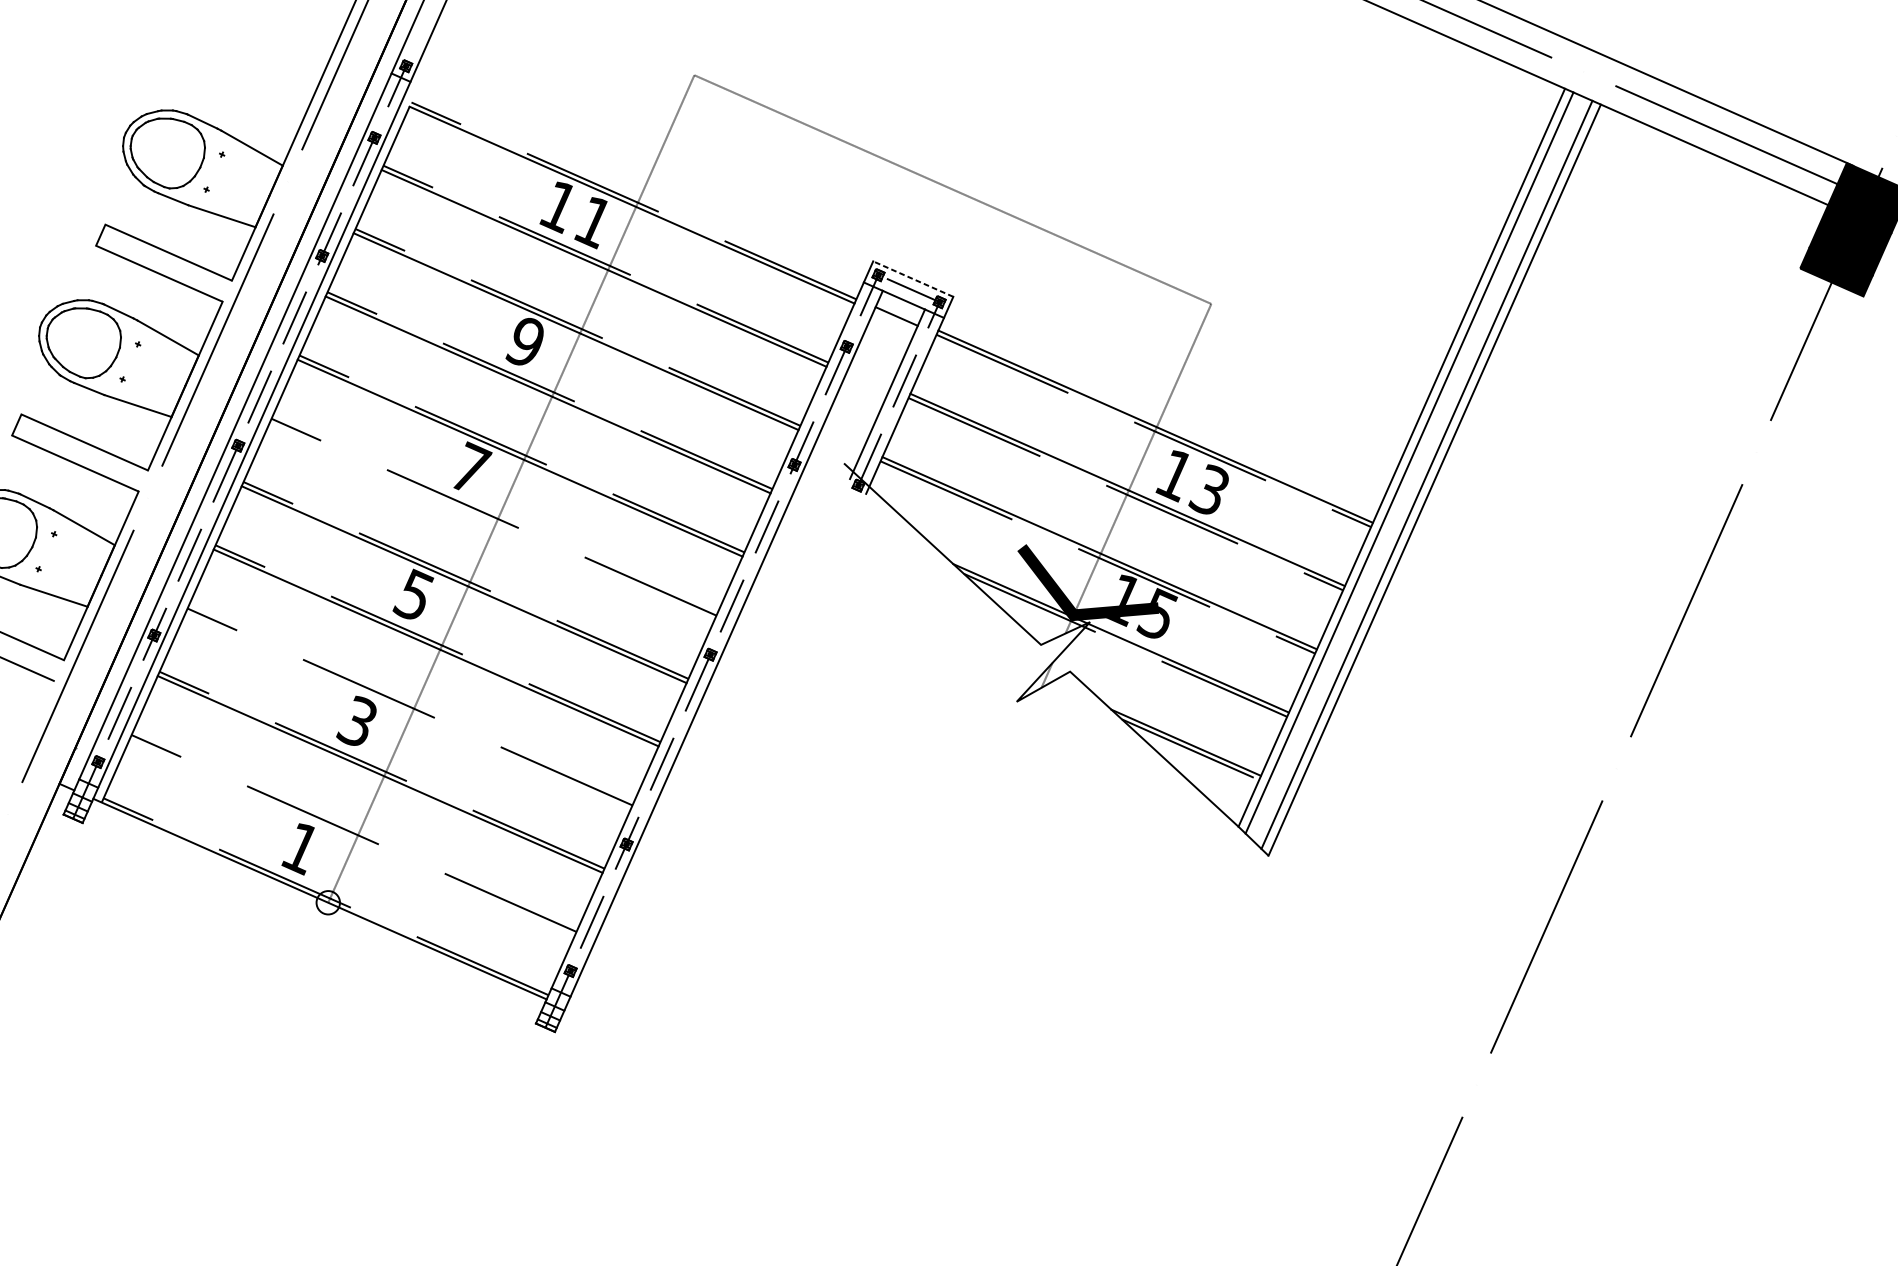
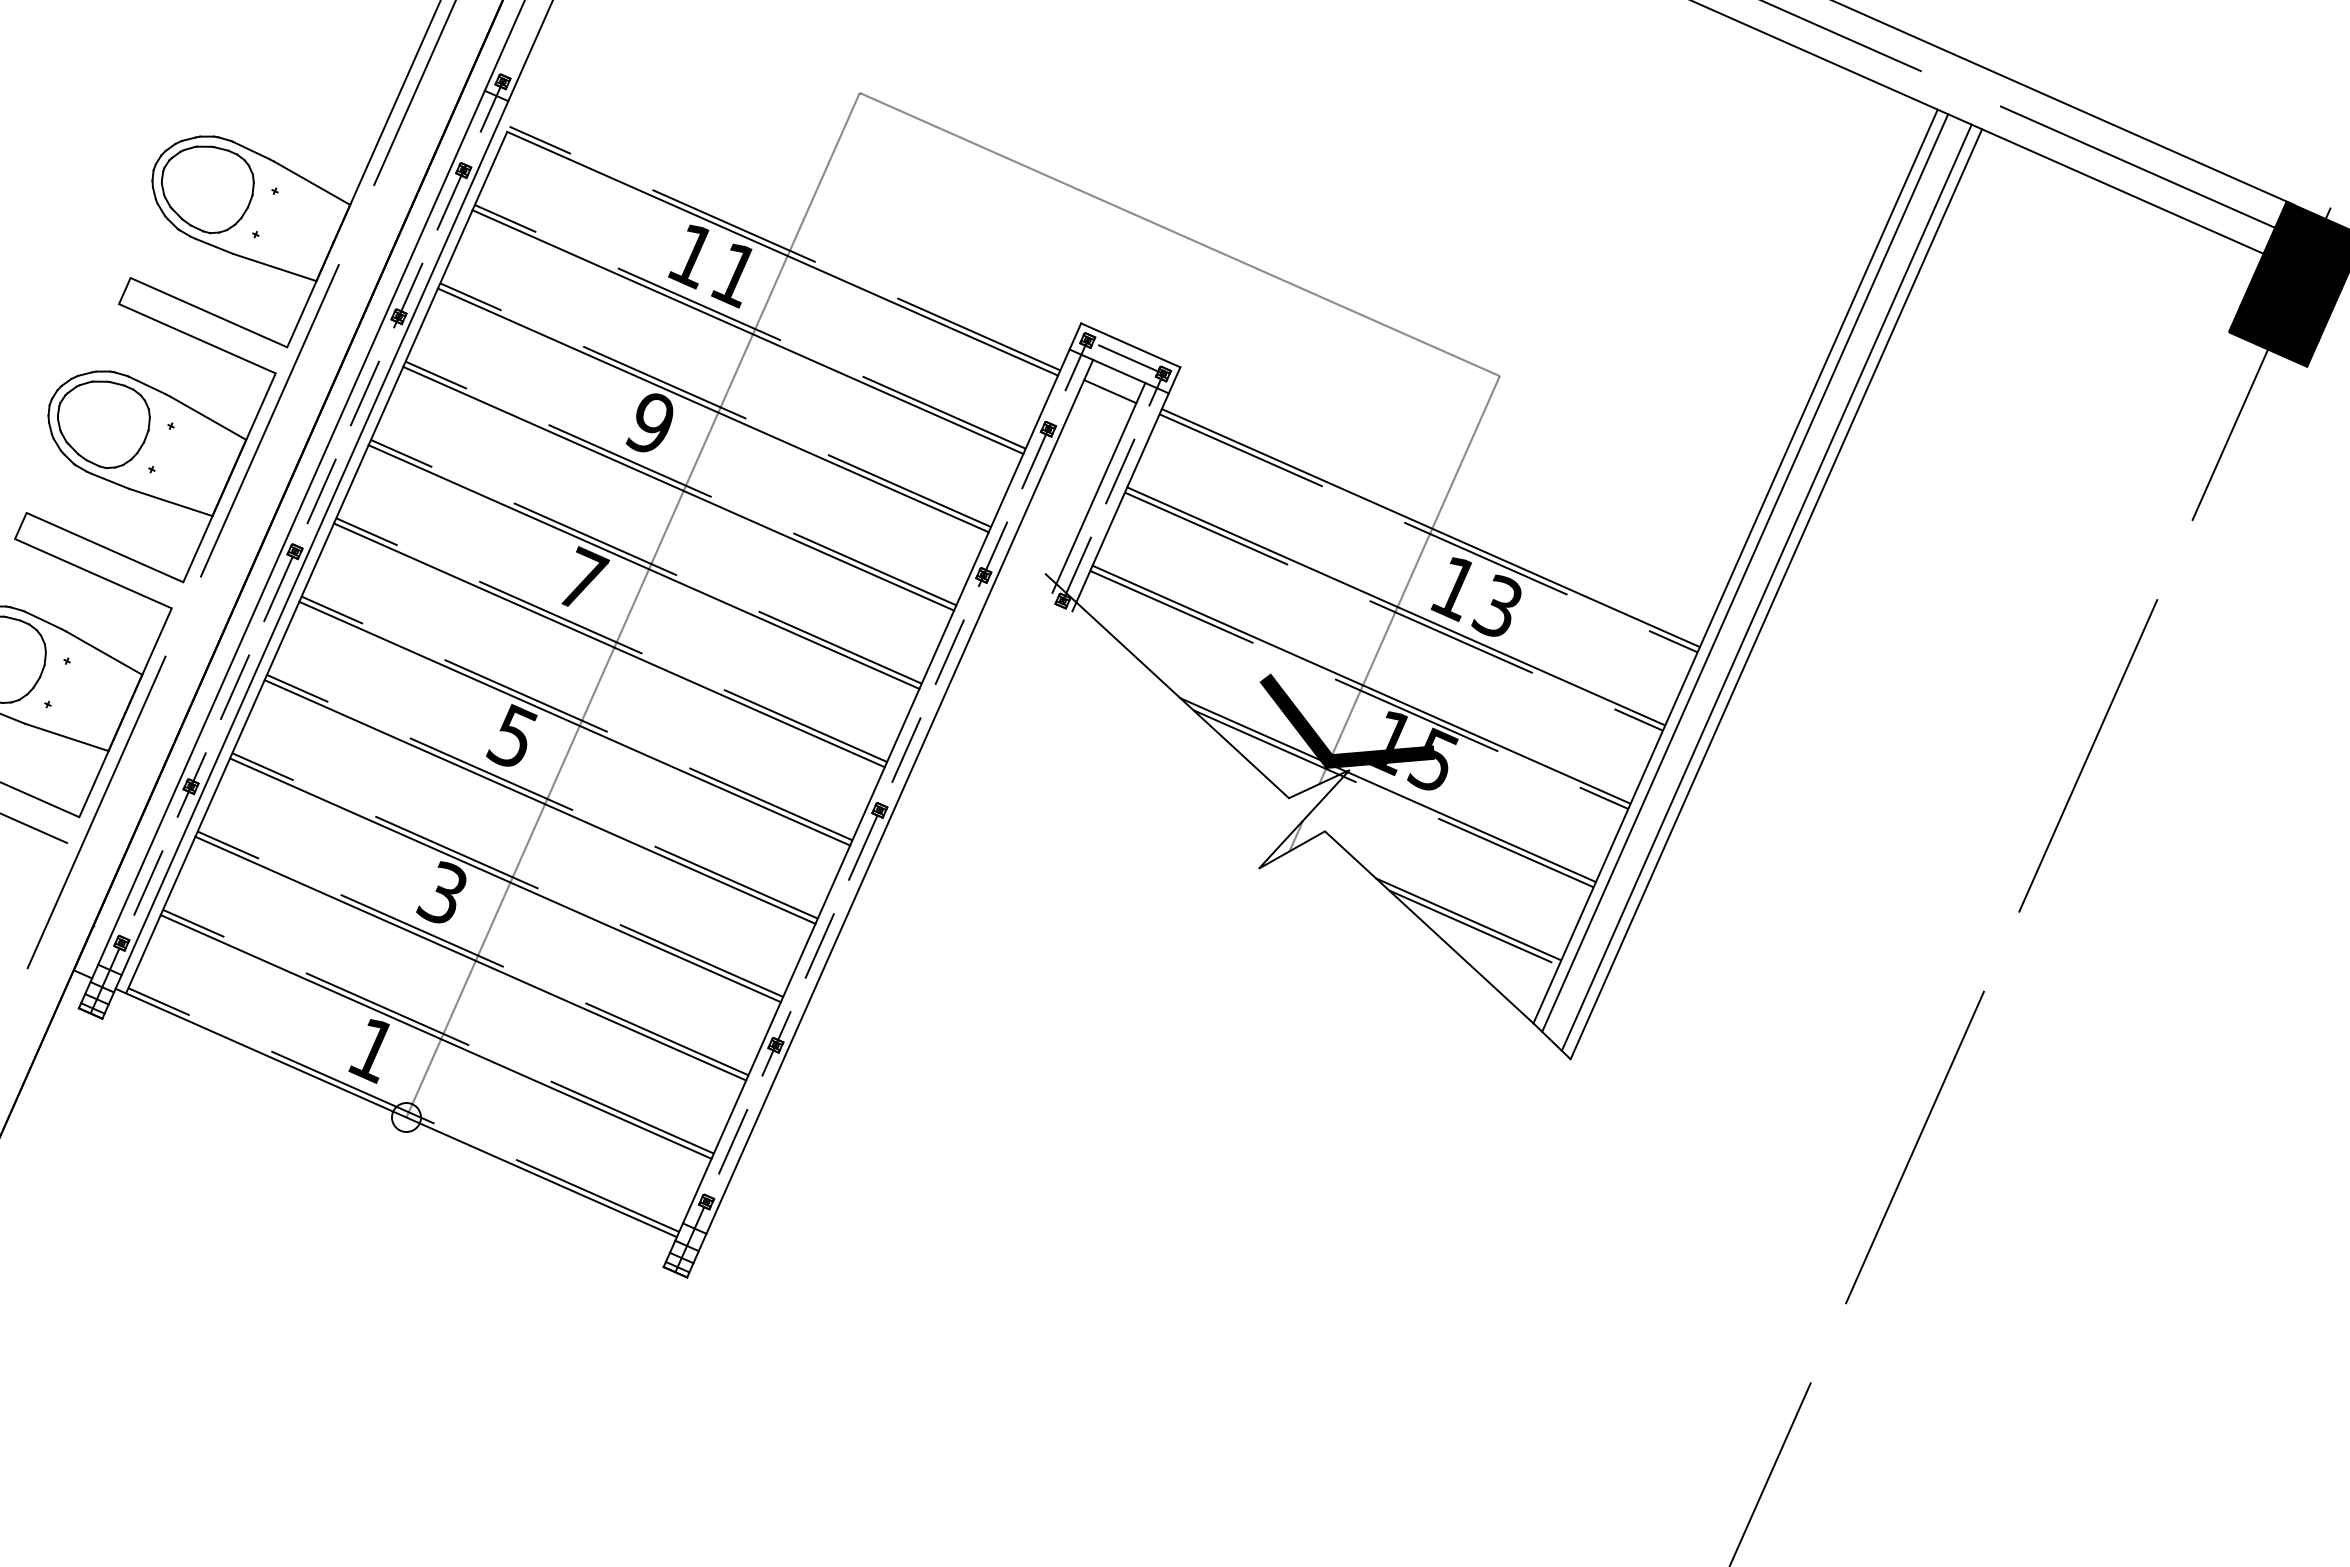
line: (913, 279) -> (1130, 345), dashed -> solid
line: (491, 521) -> (608, 645), added
line: (408, 711) -> (505, 880), added
line: (351, 837) -> (435, 1036), added

